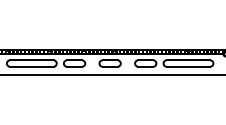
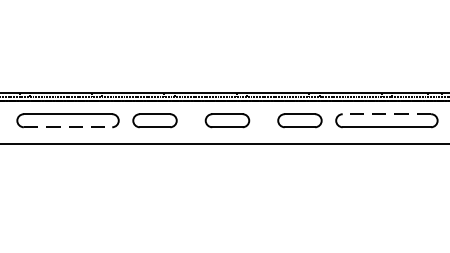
line: (188, 60) -> (386, 114), solid -> dashed
line: (31, 66) -> (67, 126), solid -> dashed

